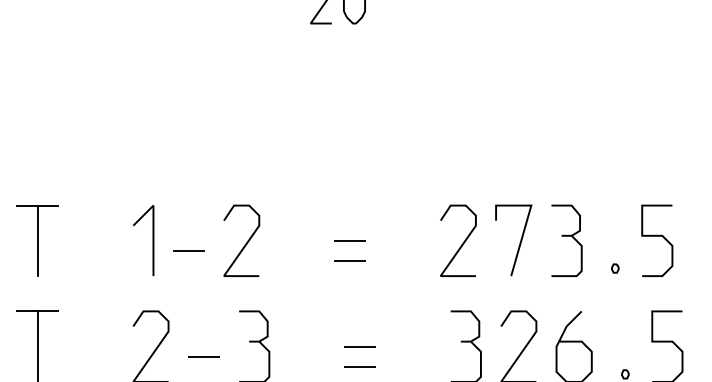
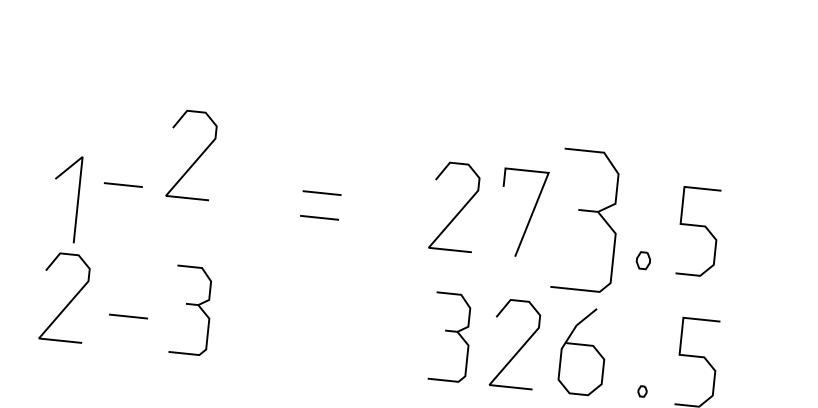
line: (152, 240) -> (77, 199), moved
part: (566, 240) -> (587, 220), size x1.6
curve: (245, 243) -> (196, 158), moved
part: (615, 268) -> (643, 260), size x1.6
line: (359, 346) -> (320, 323), removed
line: (359, 366) -> (317, 348), removed

